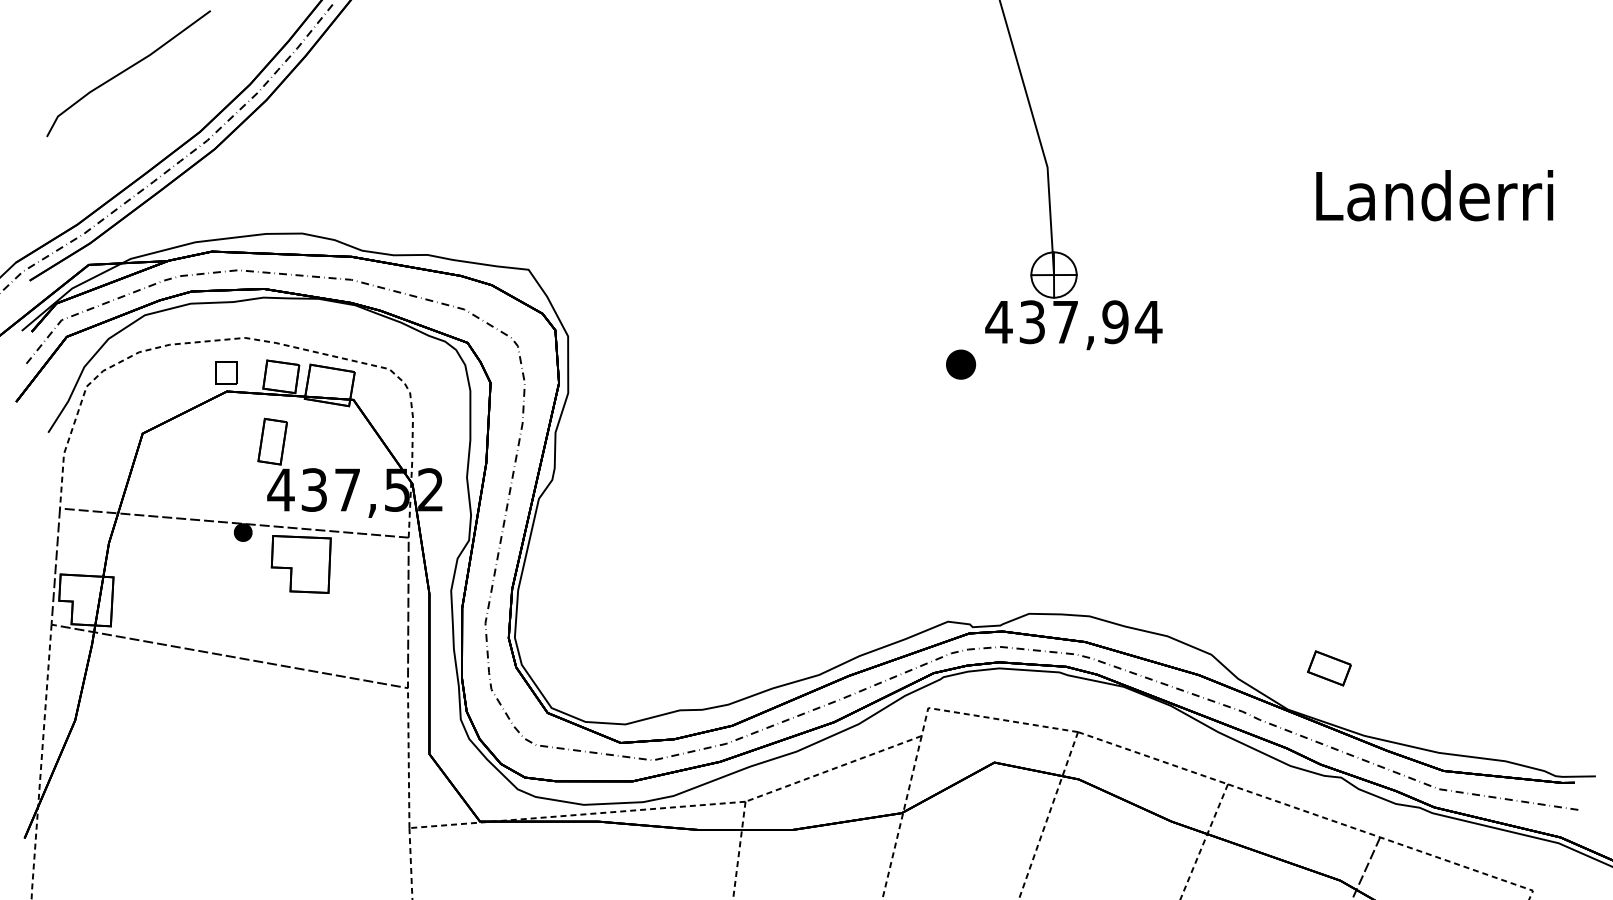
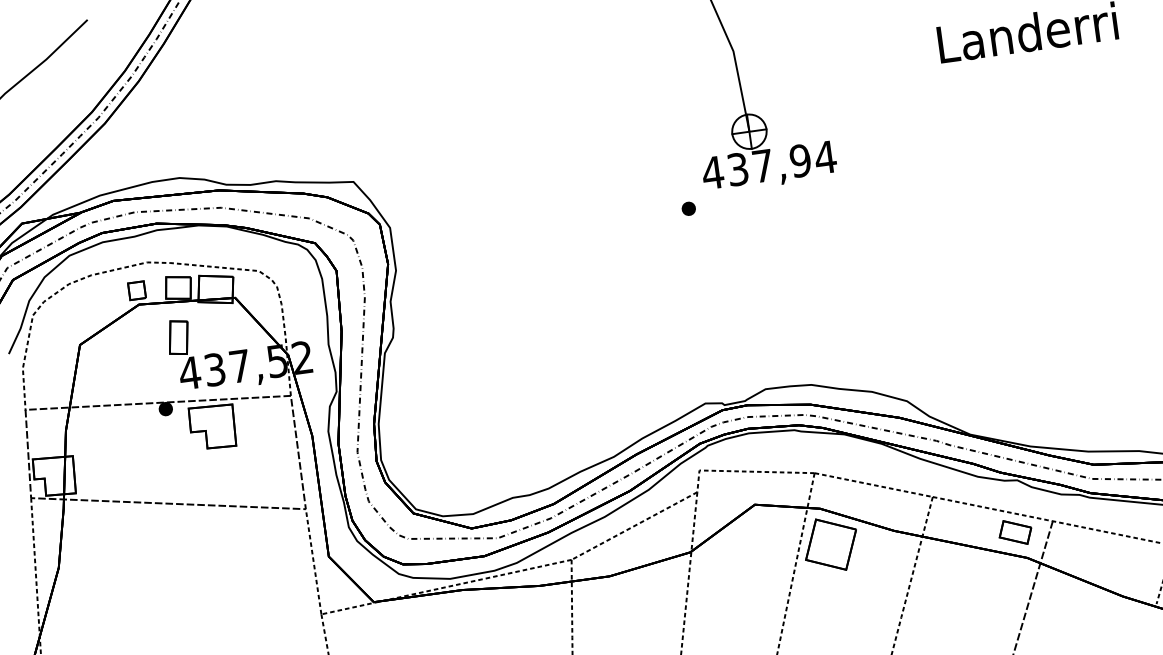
part: (961, 364) -> (689, 208), size x0.62
part: (1329, 668) -> (1015, 532), moved
part: (1086, 827) -> (830, 544), added

